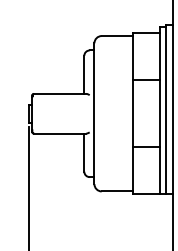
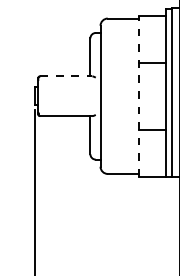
line: (60, 93) -> (66, 76), solid -> dashed
line: (133, 112) -> (139, 95), solid -> dashed

